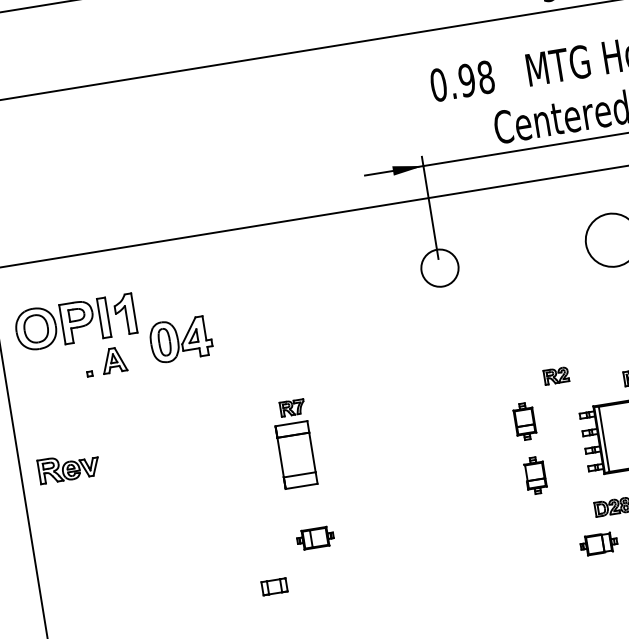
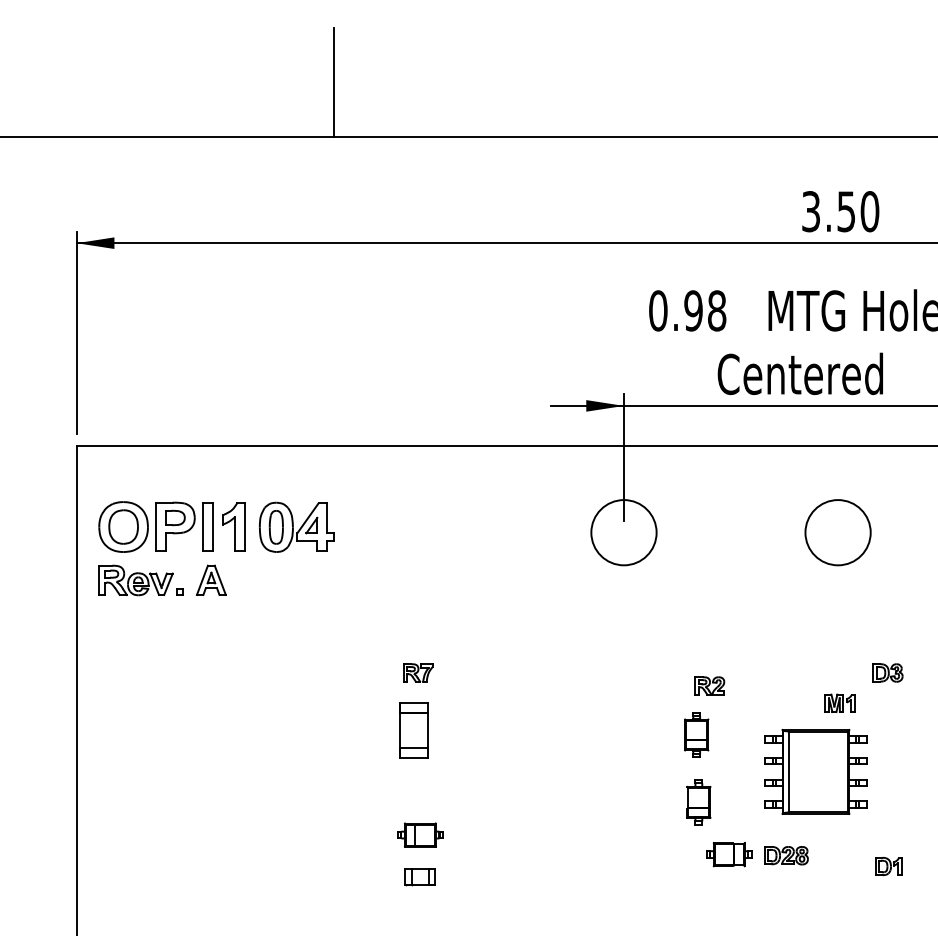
circle: (439, 268) -> (623, 532), size x1.43
part: (180, 338) -> (296, 526), moved
part: (556, 375) -> (709, 685), moved
part: (296, 454) -> (413, 730), size x0.71
part: (68, 467) -> (135, 580), moved
part: (599, 543) -> (729, 854), moved
part: (273, 587) -> (419, 877), moved

